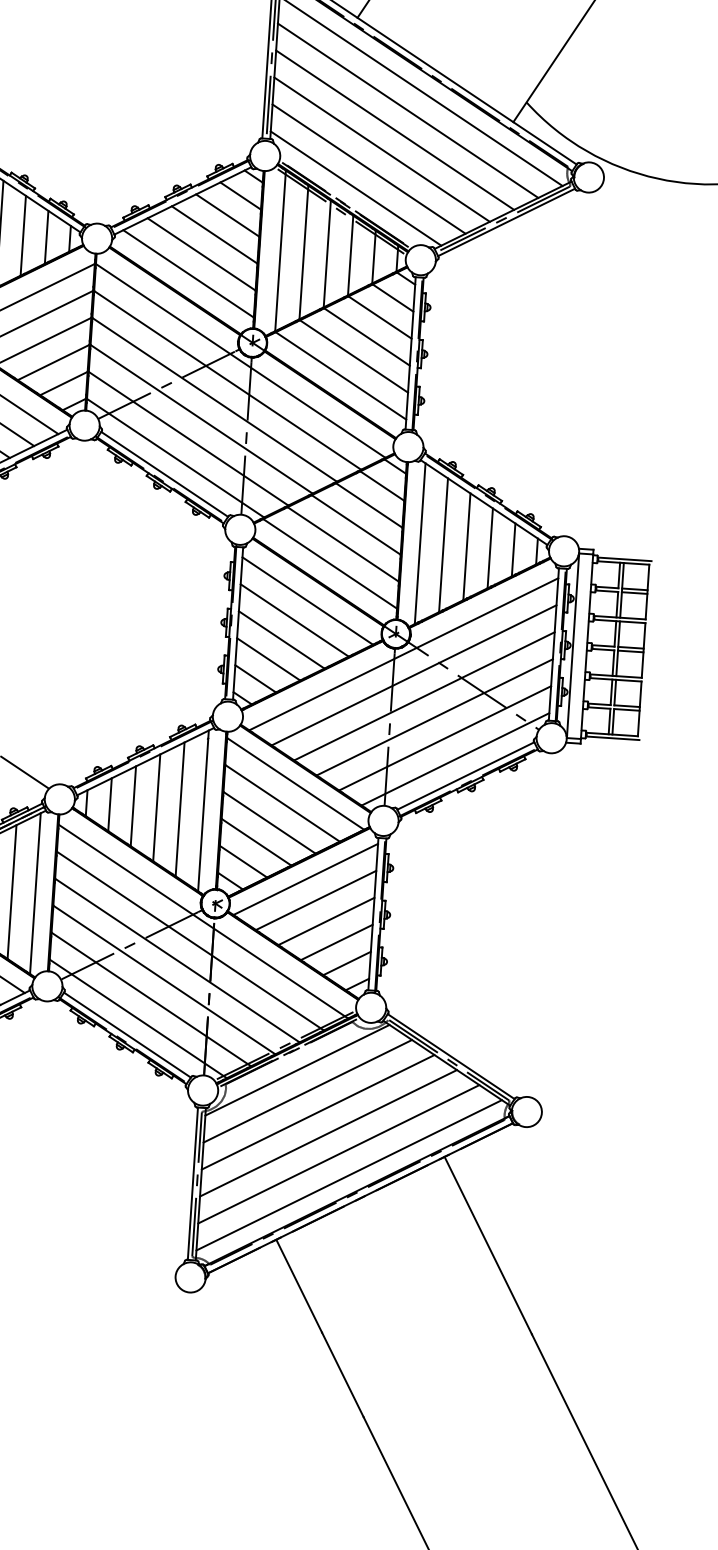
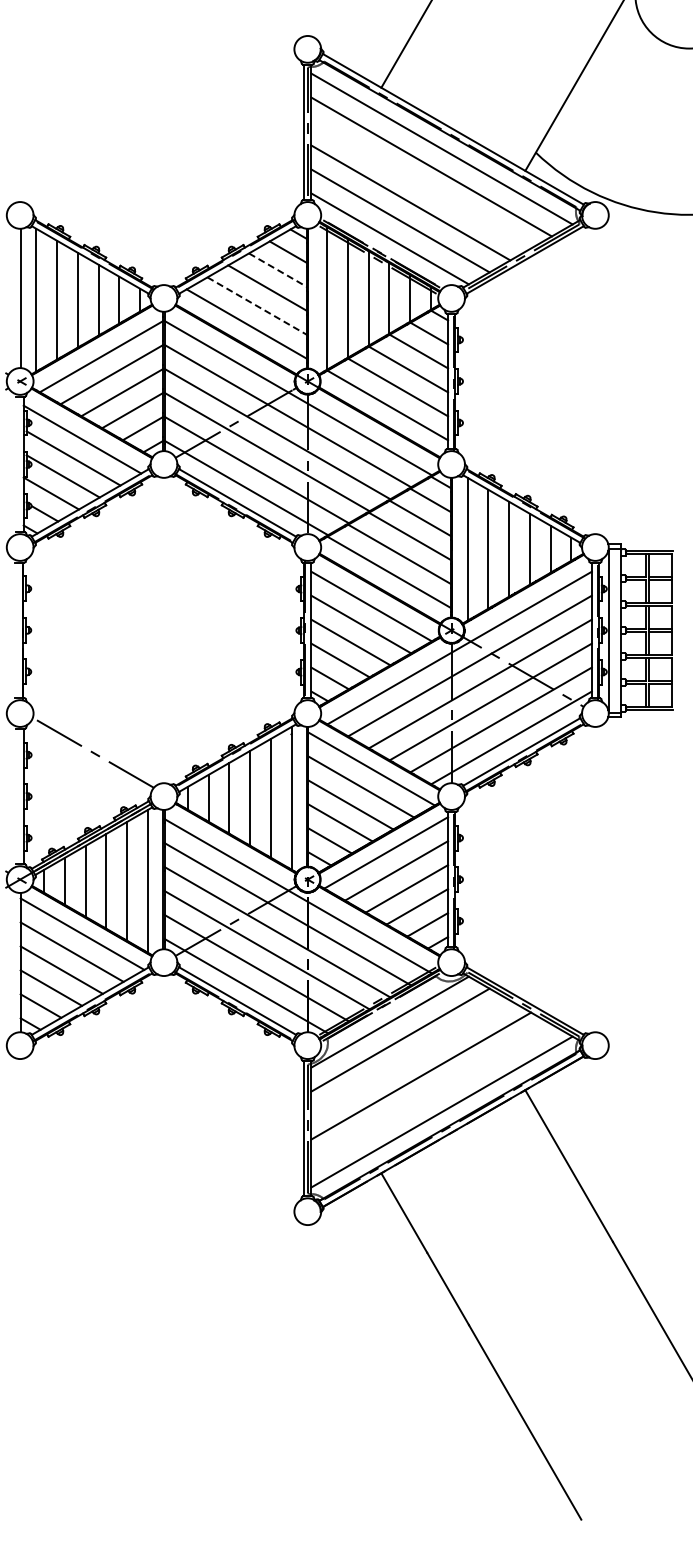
line: (395, 129) -> (421, 184), removed
line: (228, 215) -> (278, 270), solid -> dashed
line: (201, 254) -> (257, 306), solid -> dashed
line: (317, 1111) -> (410, 1057), removed
line: (338, 1153) -> (431, 1093), removed

